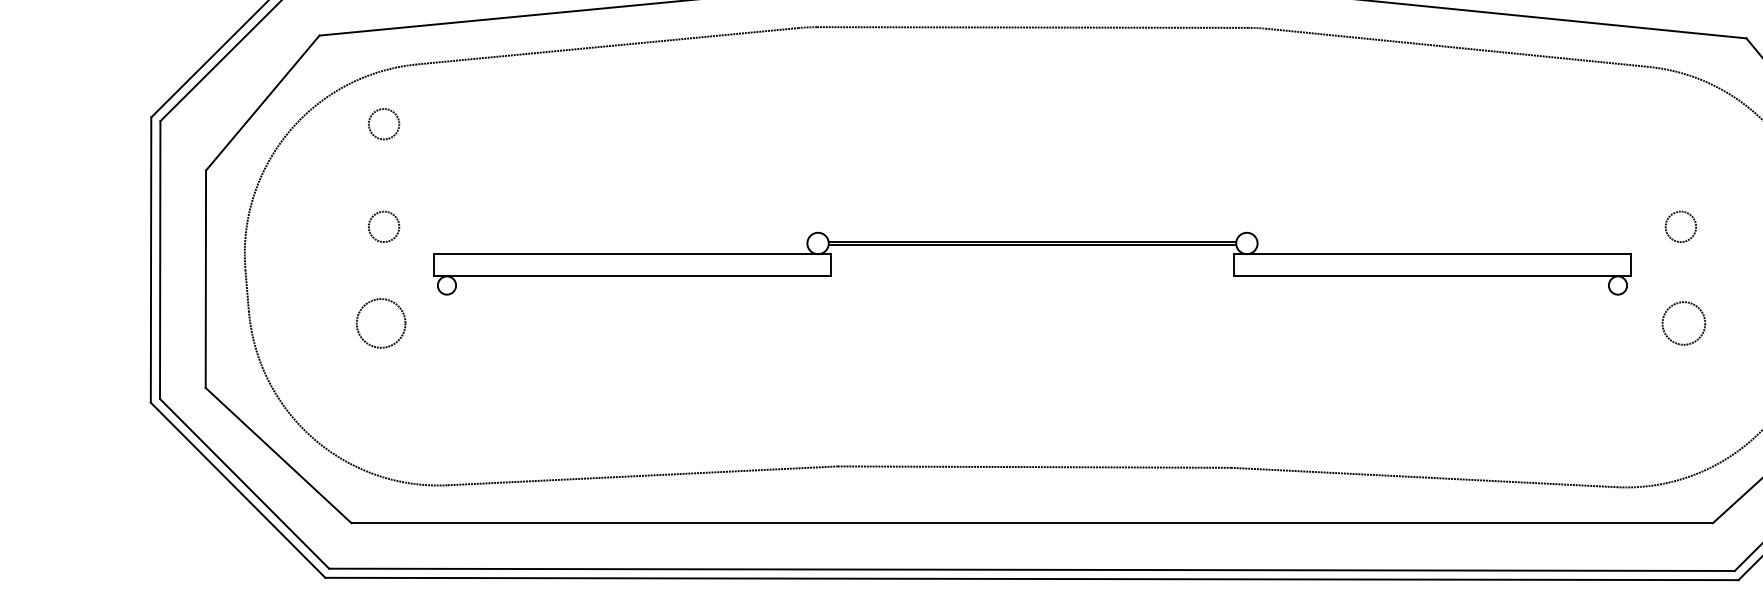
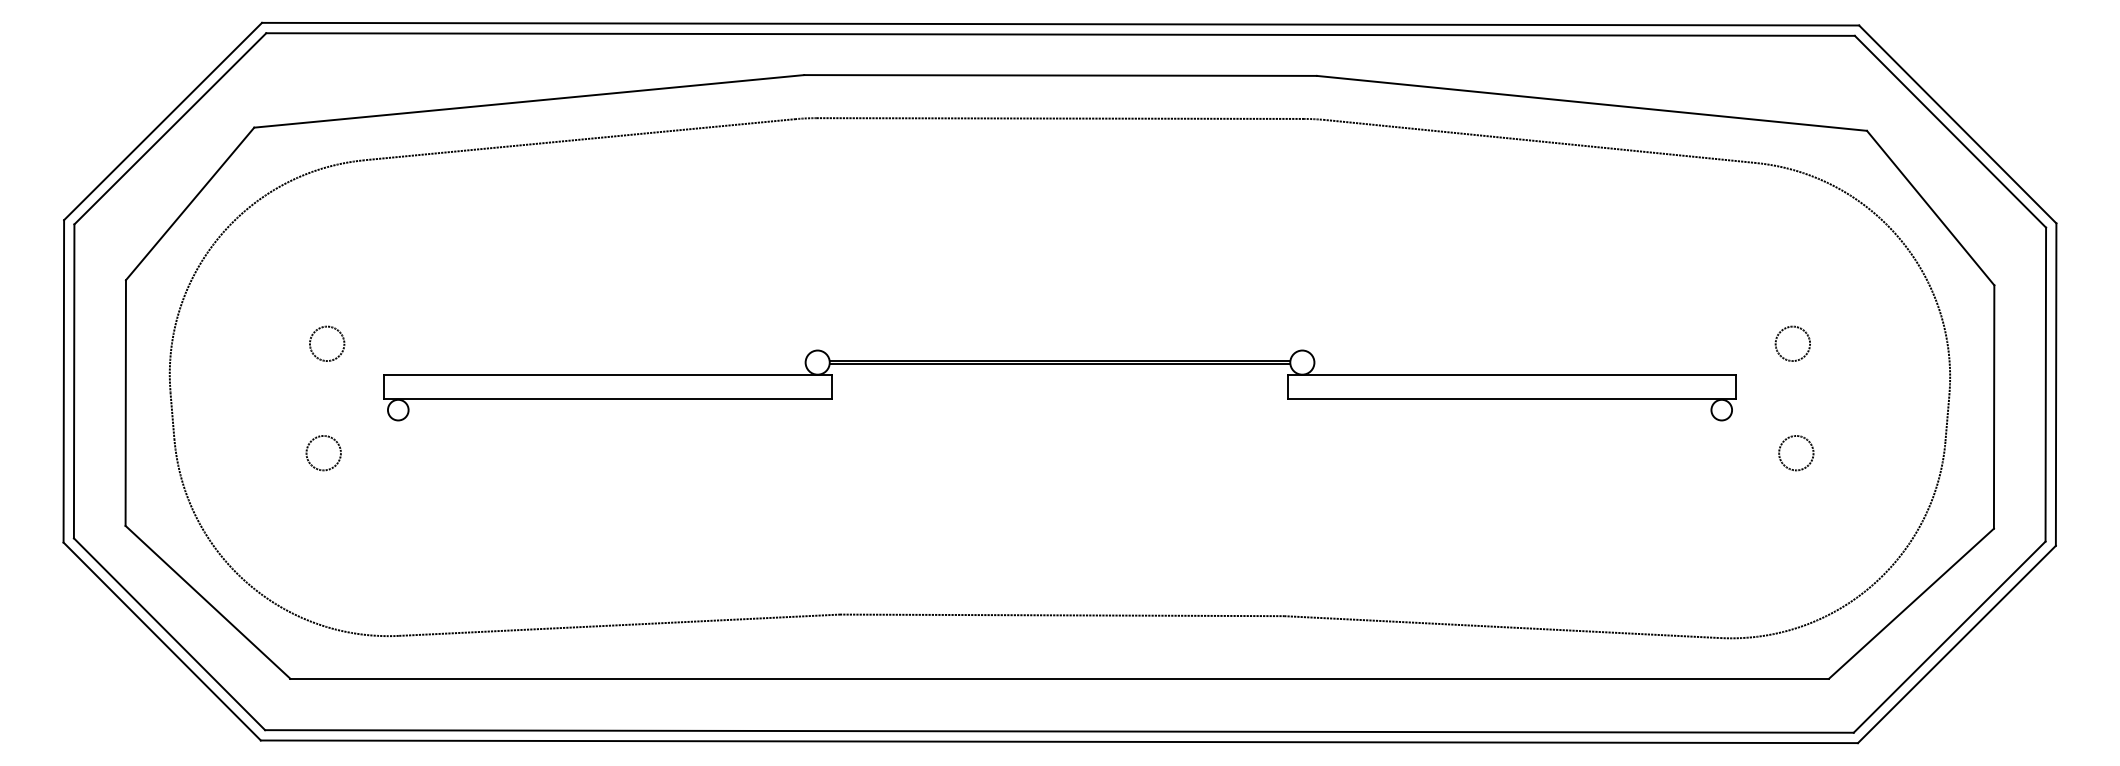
circle: (384, 123) -> (327, 227), removed
circle: (380, 323) -> (323, 453), size x0.62
circle: (1684, 323) -> (1796, 453), size x0.71

